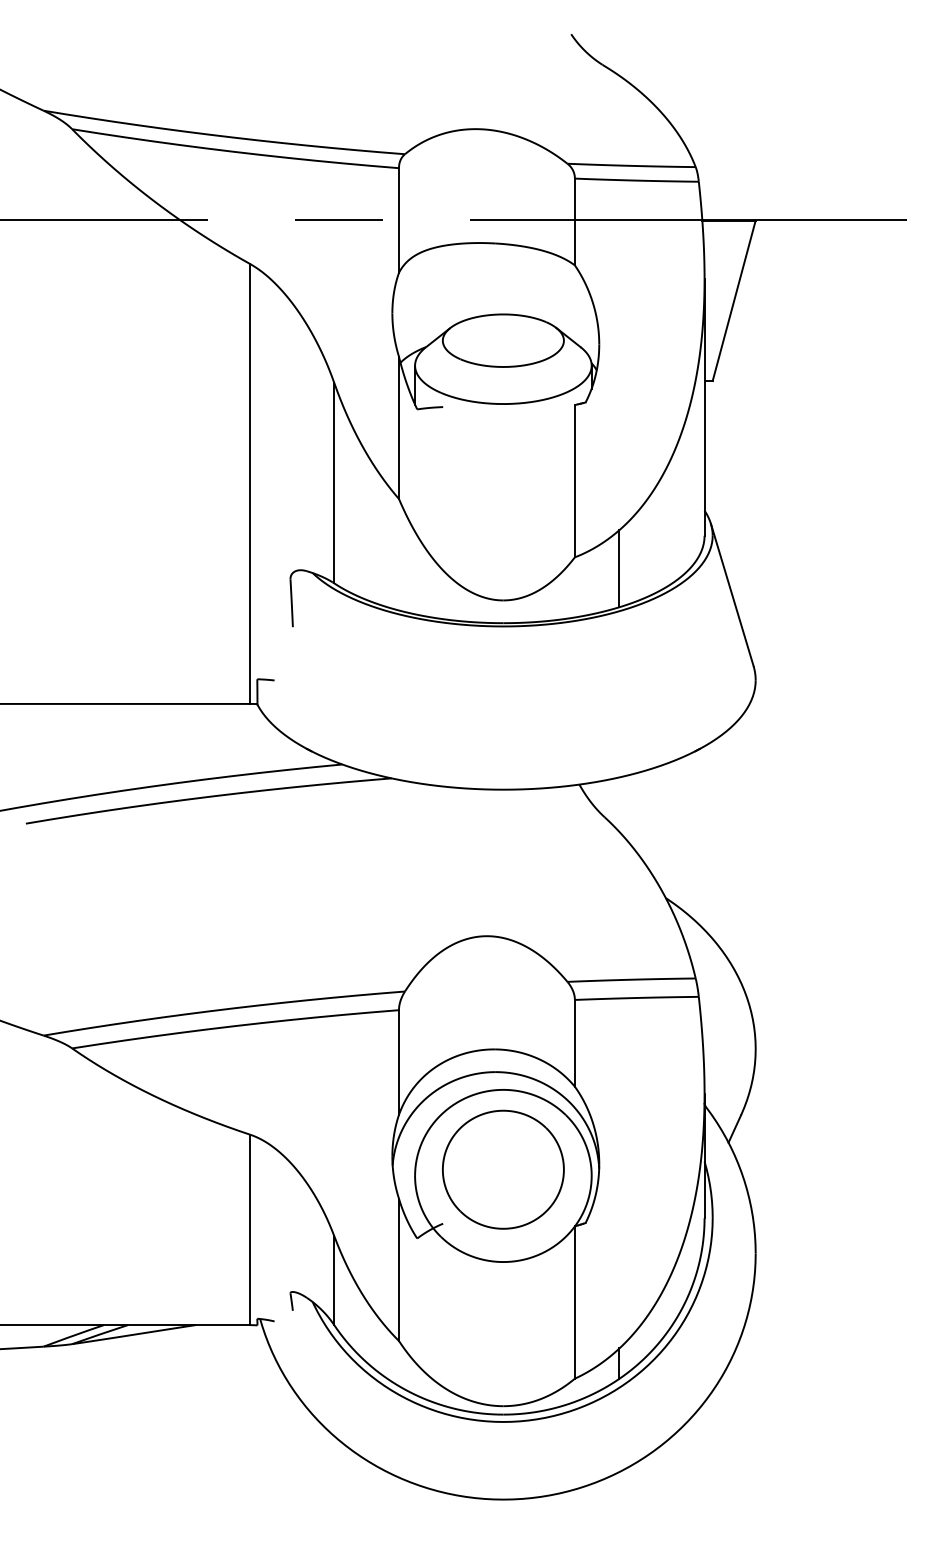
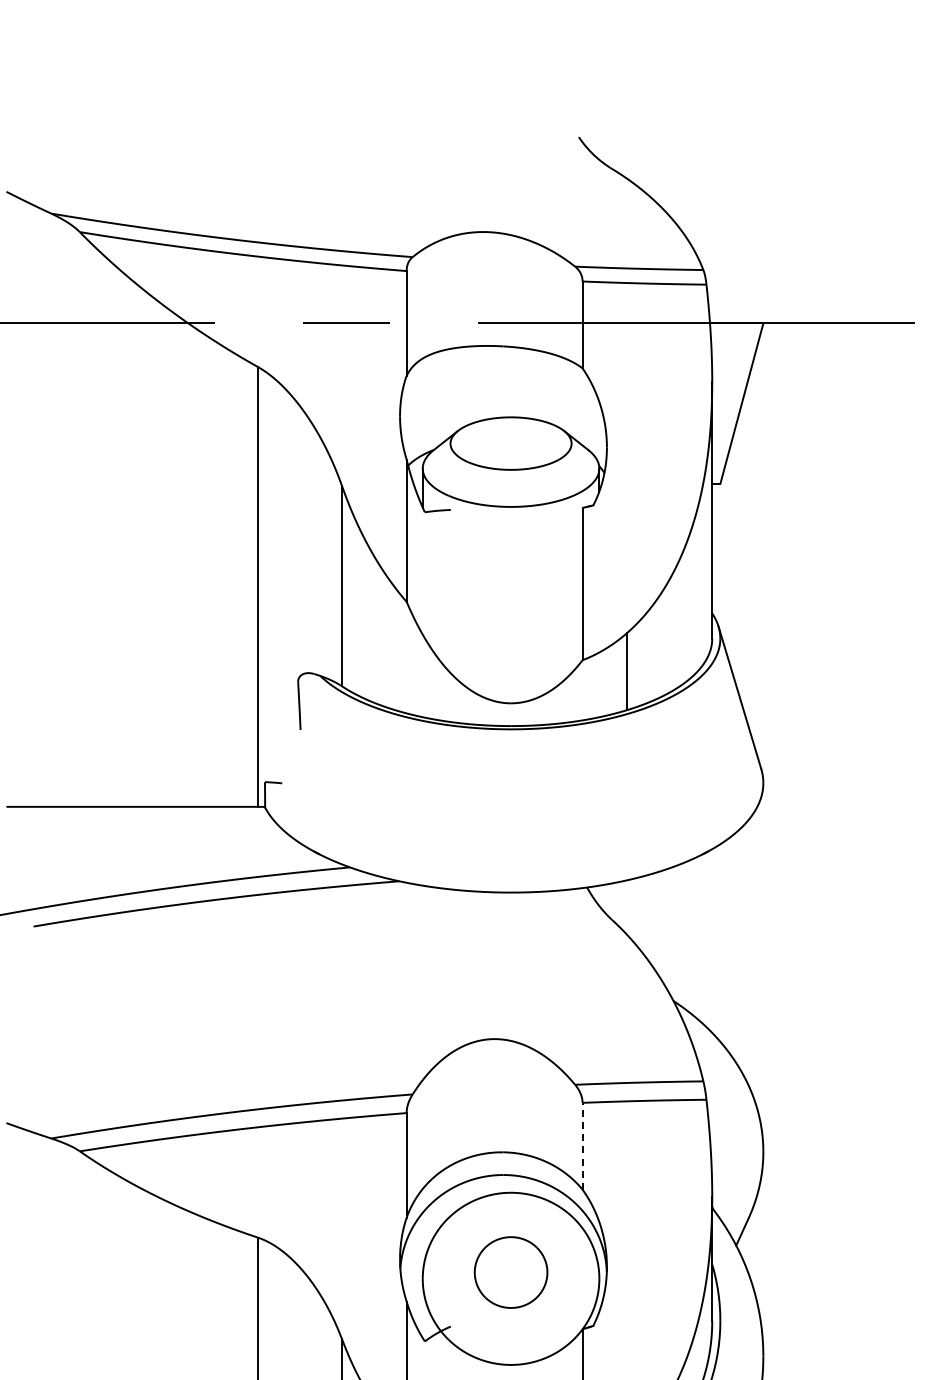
line: (574, 1042) -> (582, 1145), solid -> dashed
part: (503, 1169) -> (511, 1272), size x0.6

